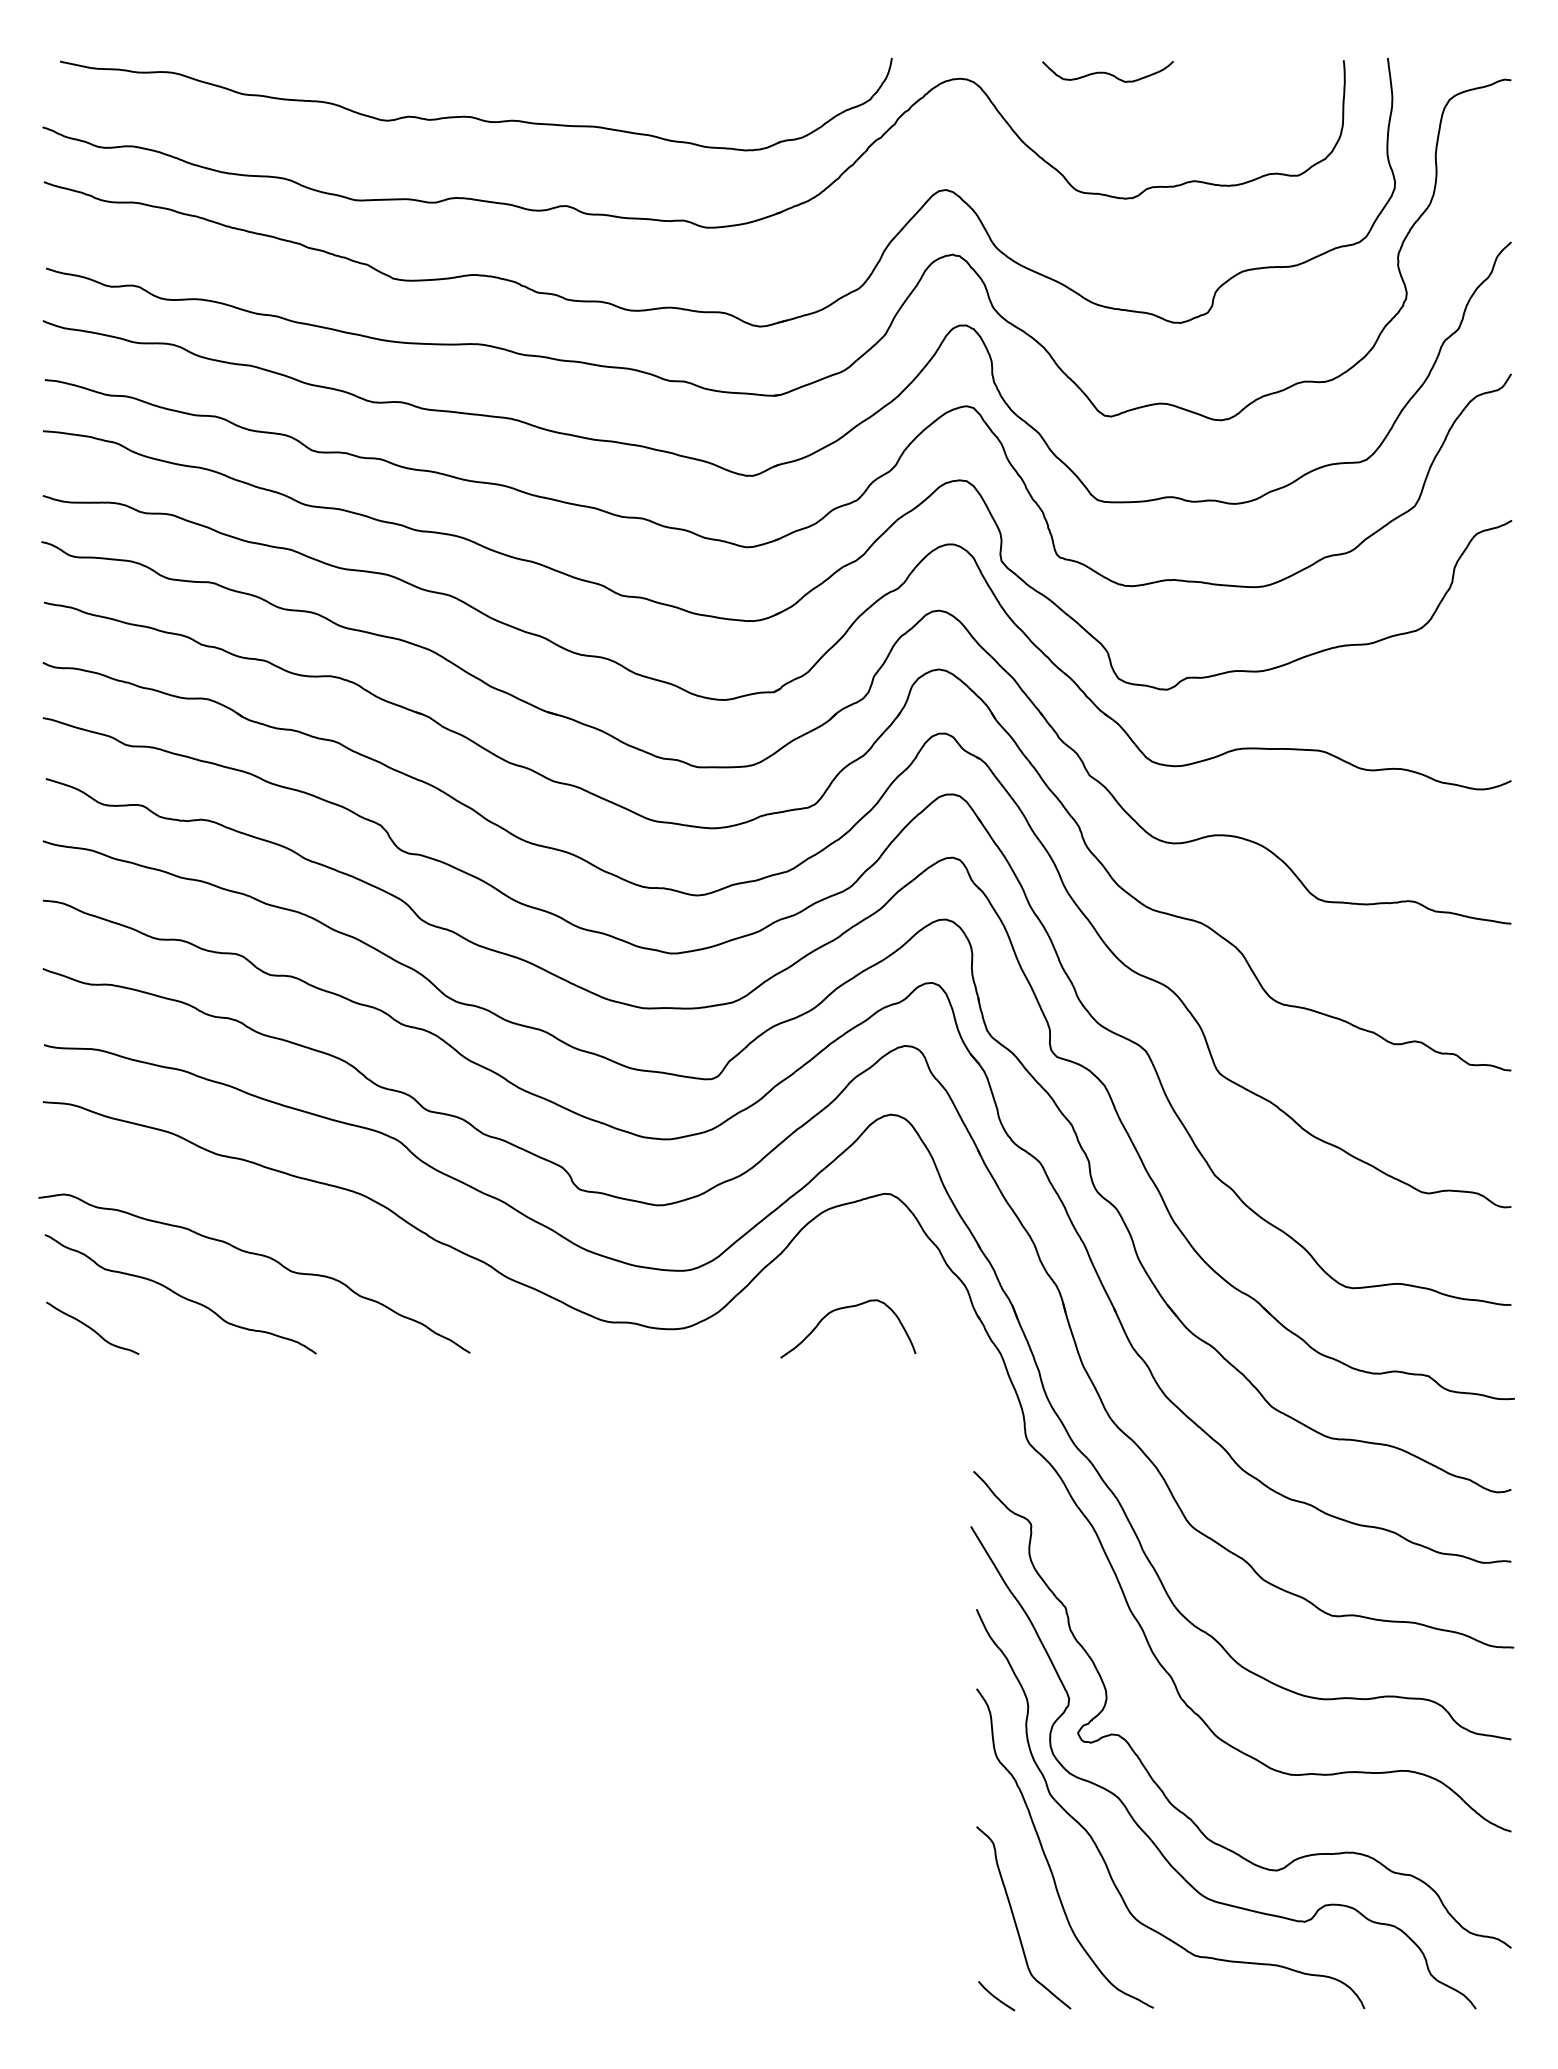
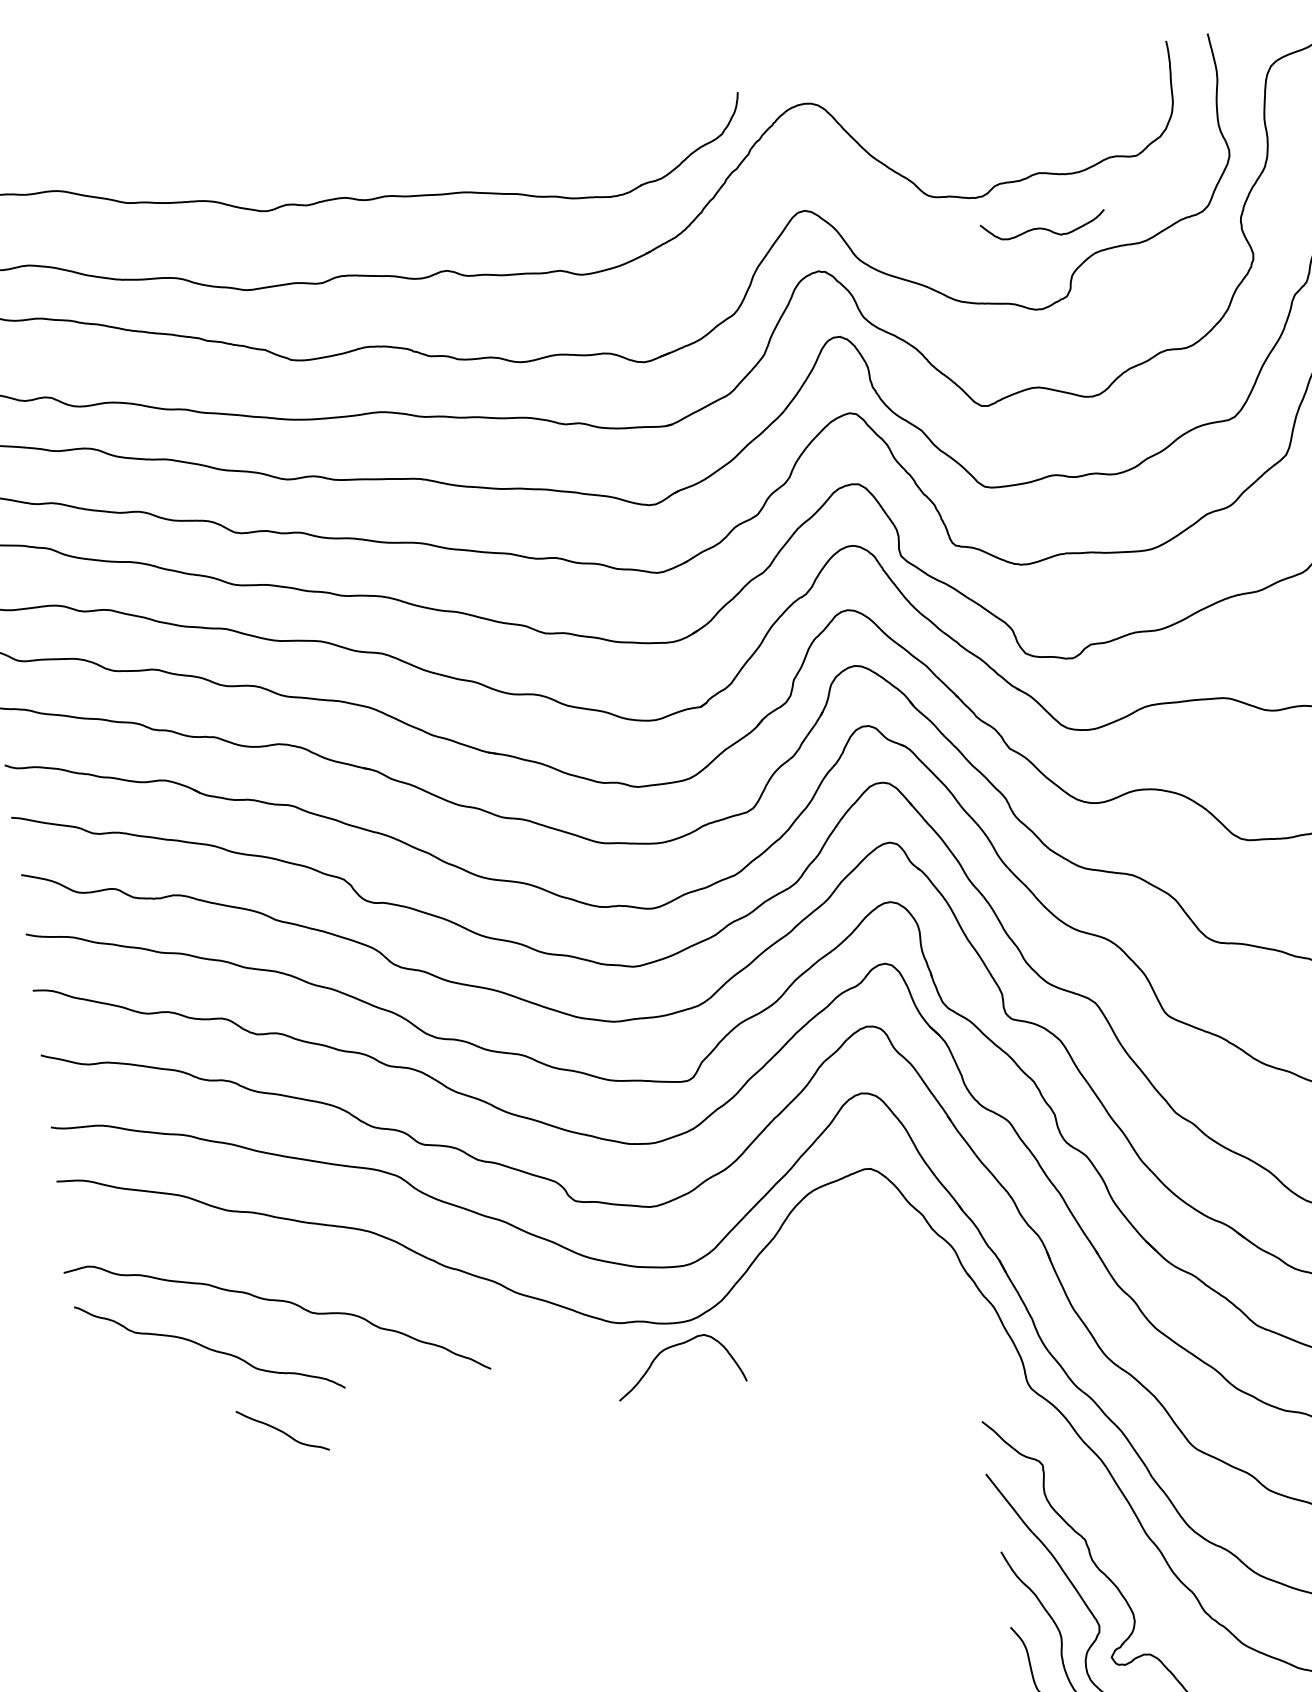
curve: (1107, 72) -> (1042, 227), moved
curve: (846, 1308) -> (676, 1346), moved
curve: (91, 1327) -> (281, 1430), moved

